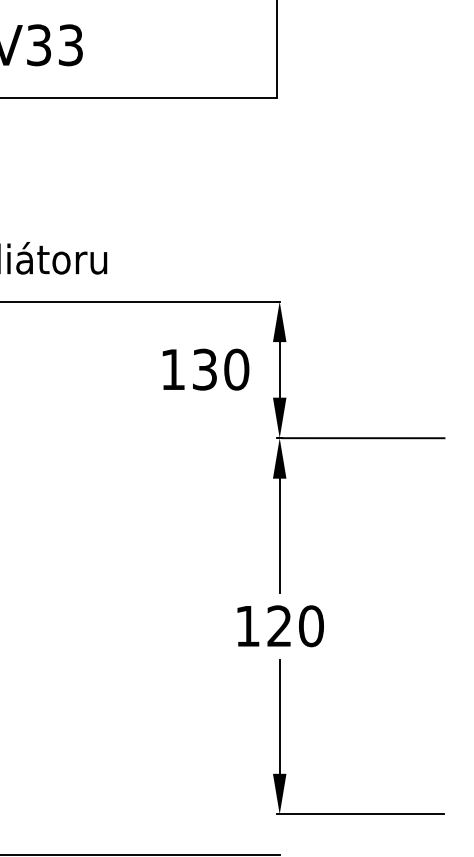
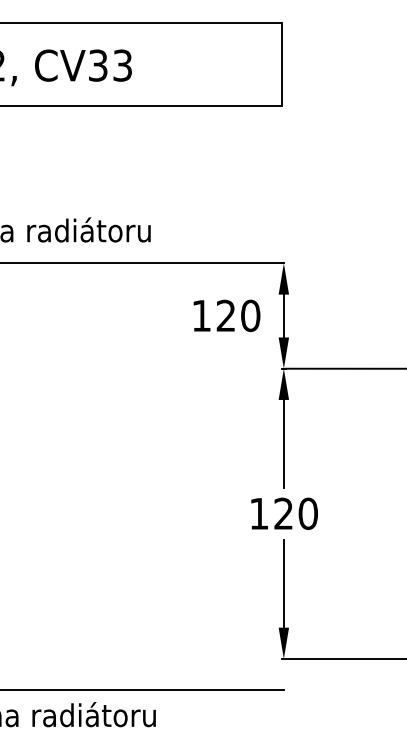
text: (204, 369) -> (225, 315), 130 -> 120

